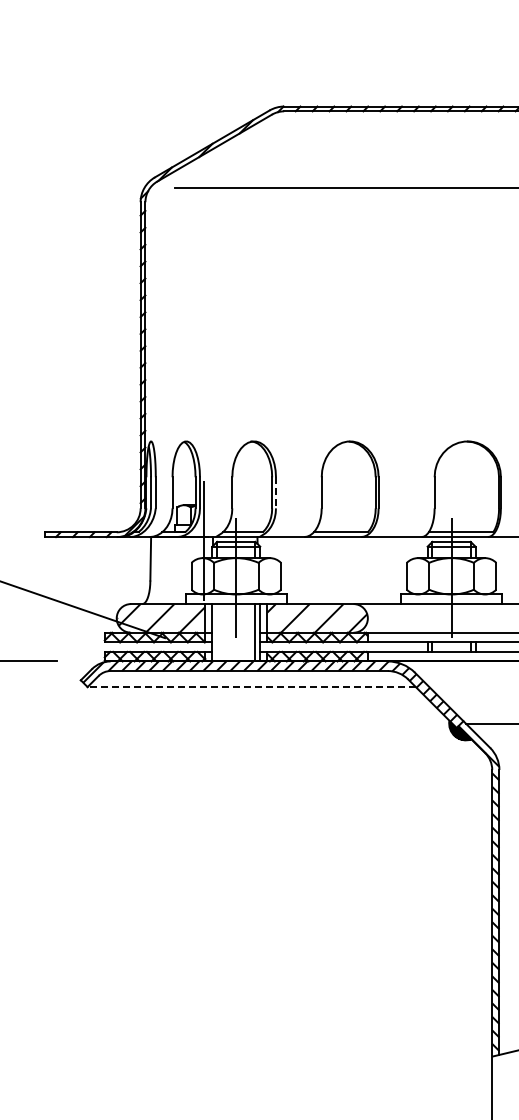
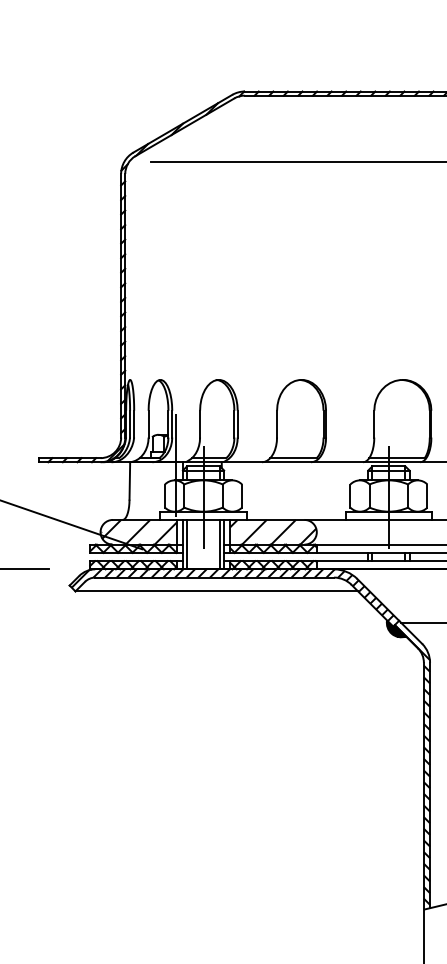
line: (276, 492) -> (238, 423), dashed -> solid
line: (217, 632) -> (187, 544), added
line: (251, 687) -> (216, 591), dashed -> solid

